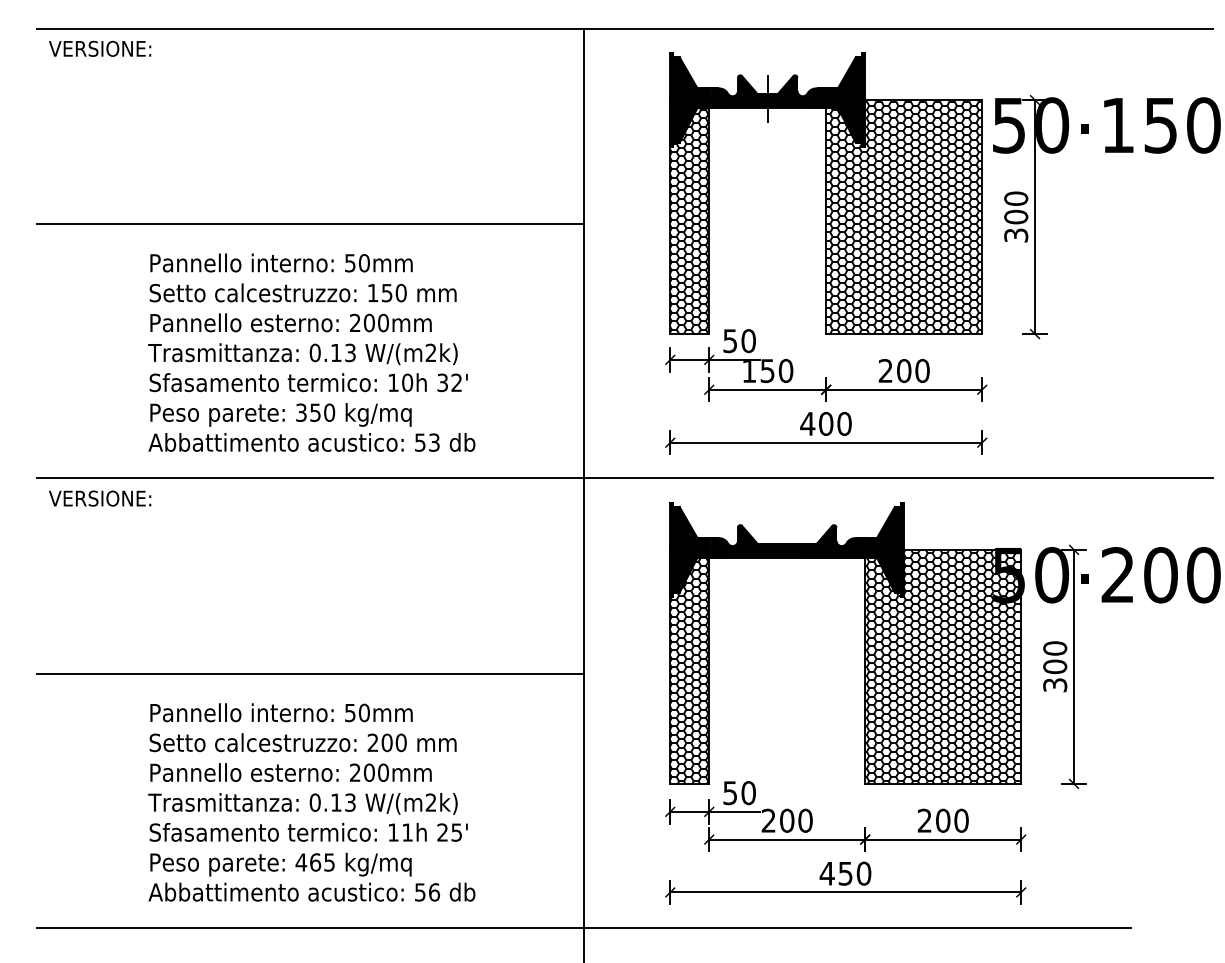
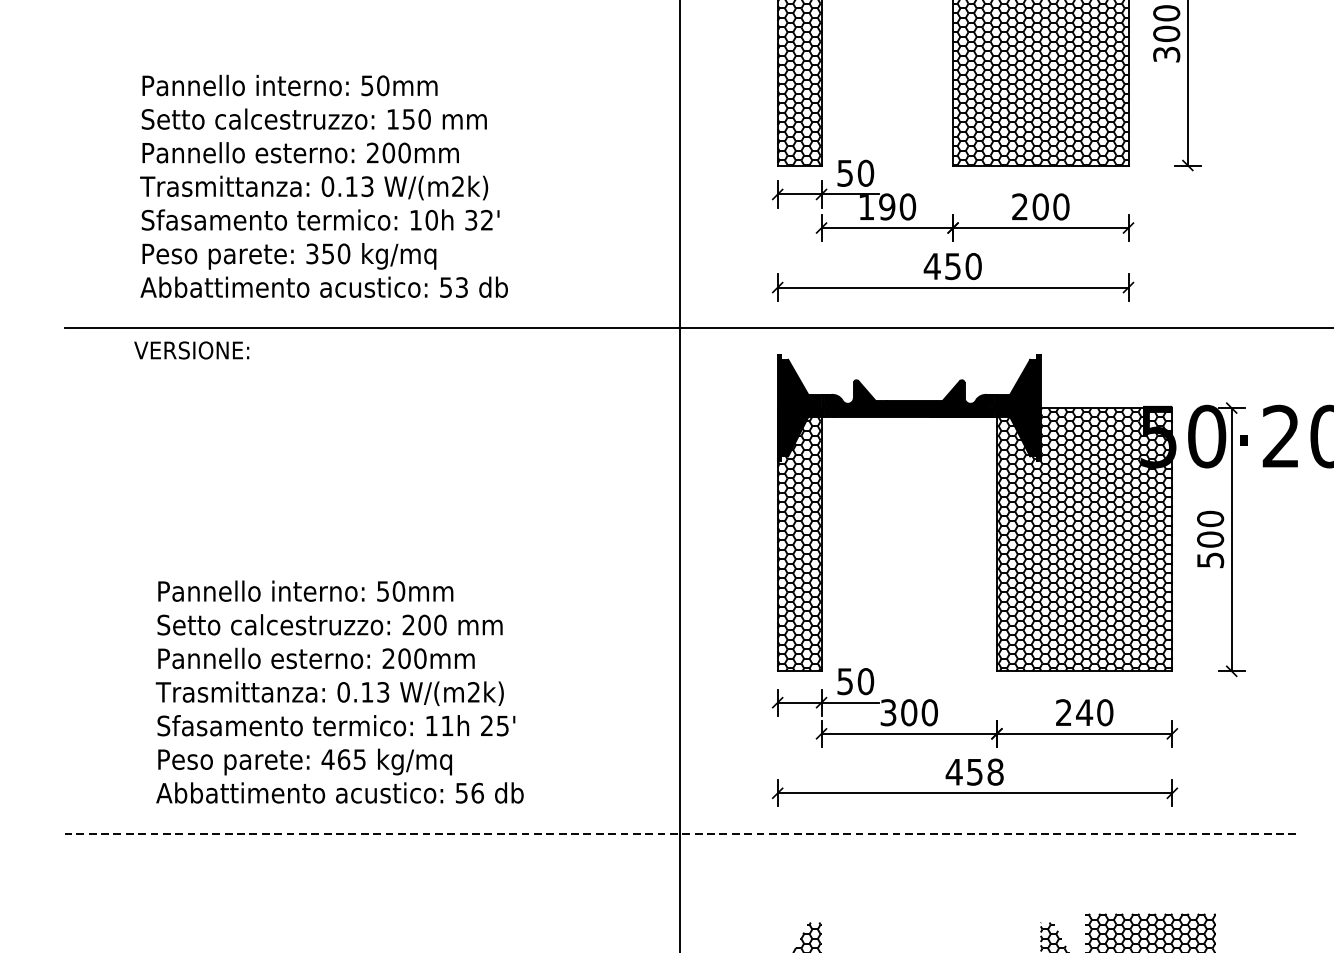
line: (309, 223) -> (372, 41), removed
text: (311, 352) -> (323, 186), moved
text: (767, 370) -> (887, 206), 150 -> 190
text: (826, 423) -> (953, 266), 400 -> 450
text: (100, 498) -> (192, 350), moved
line: (309, 673) -> (372, 547), removed
text: (1054, 684) -> (1209, 559), 300 -> 500
text: (311, 802) -> (339, 692), moved
text: (768, 820) -> (888, 712), 200 -> 300
text: (942, 820) -> (1083, 712), 200 -> 240
text: (863, 873) -> (994, 771), 450 -> 458
line: (583, 928) -> (680, 833), solid -> dashed

